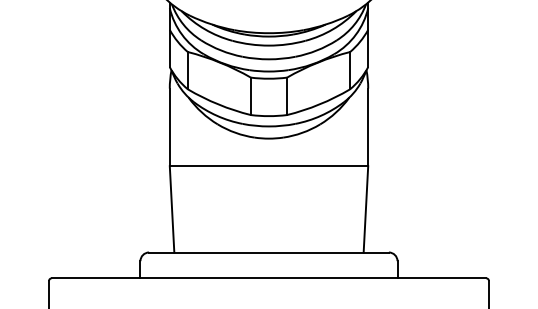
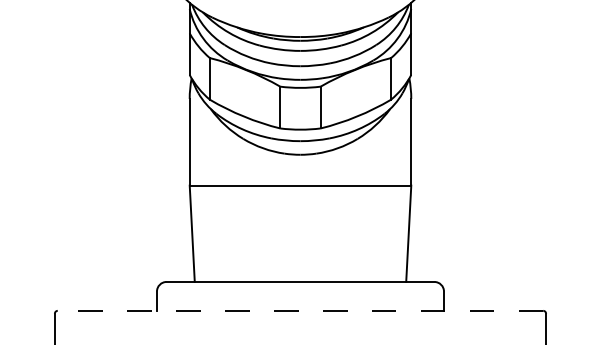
line: (269, 278) -> (300, 310), solid -> dashed

